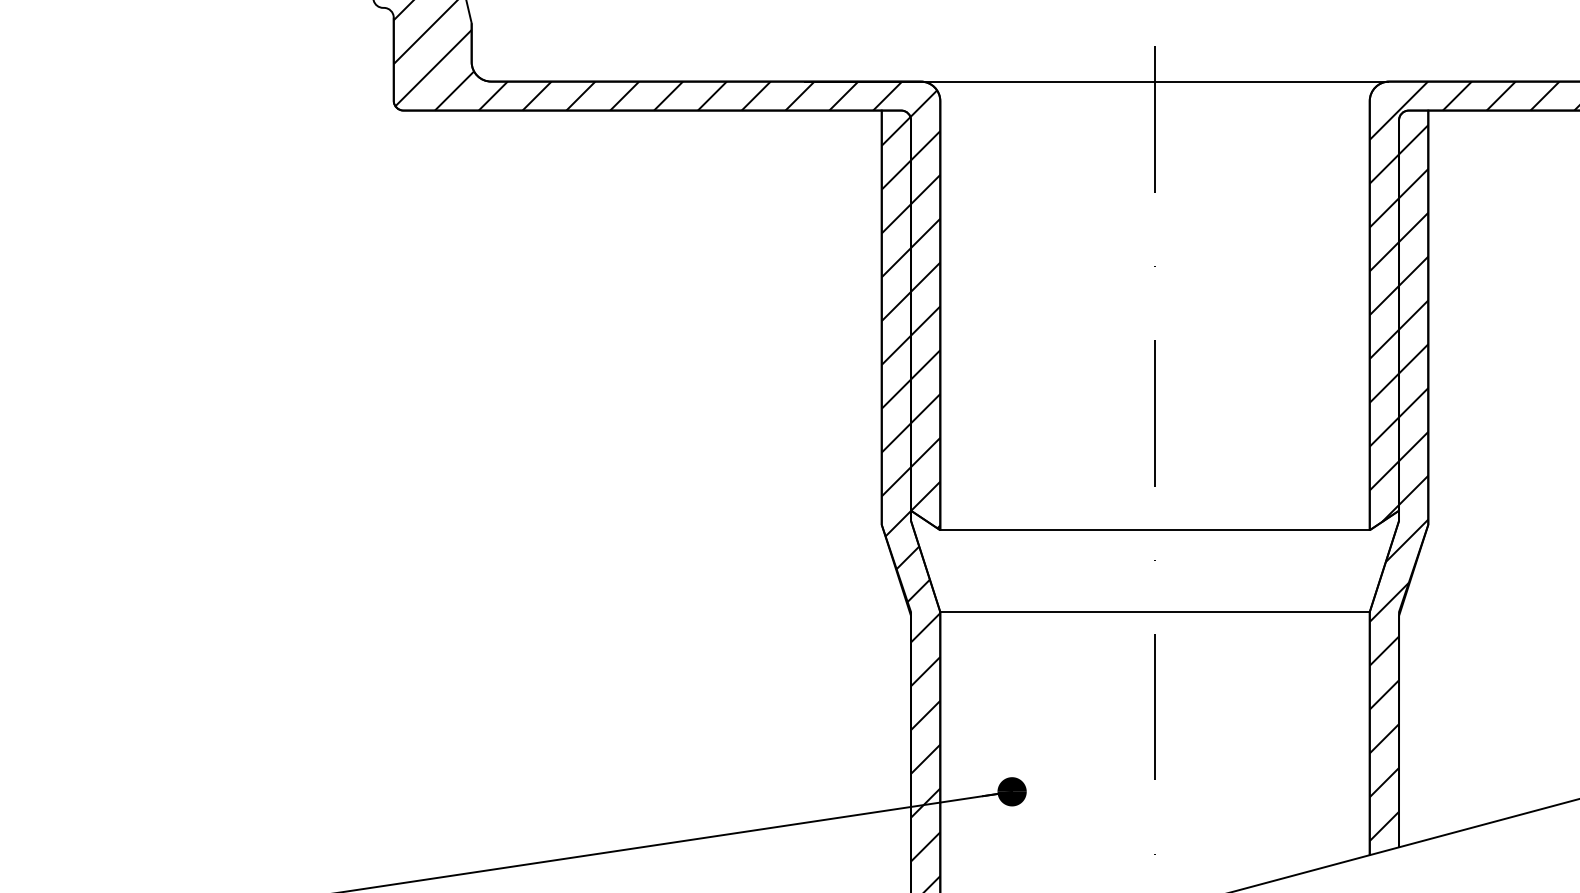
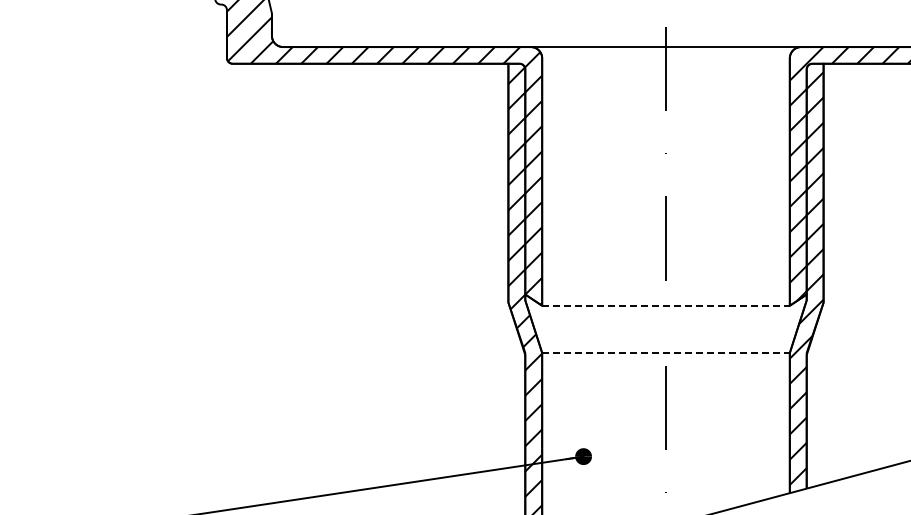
line: (1155, 529) -> (666, 305), solid -> dashed
line: (1155, 611) -> (666, 352), solid -> dashed

